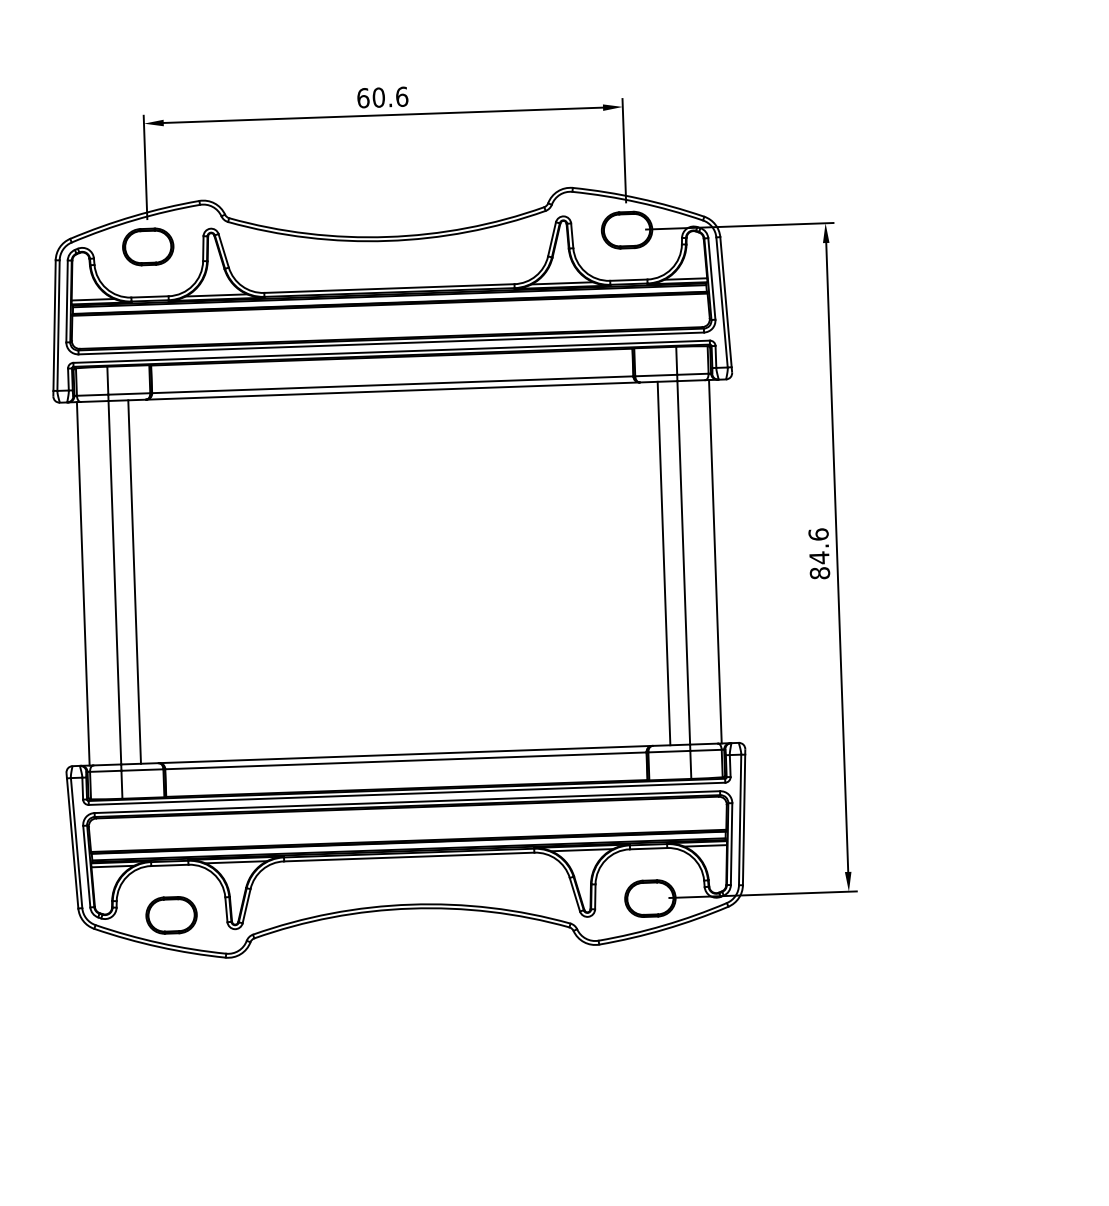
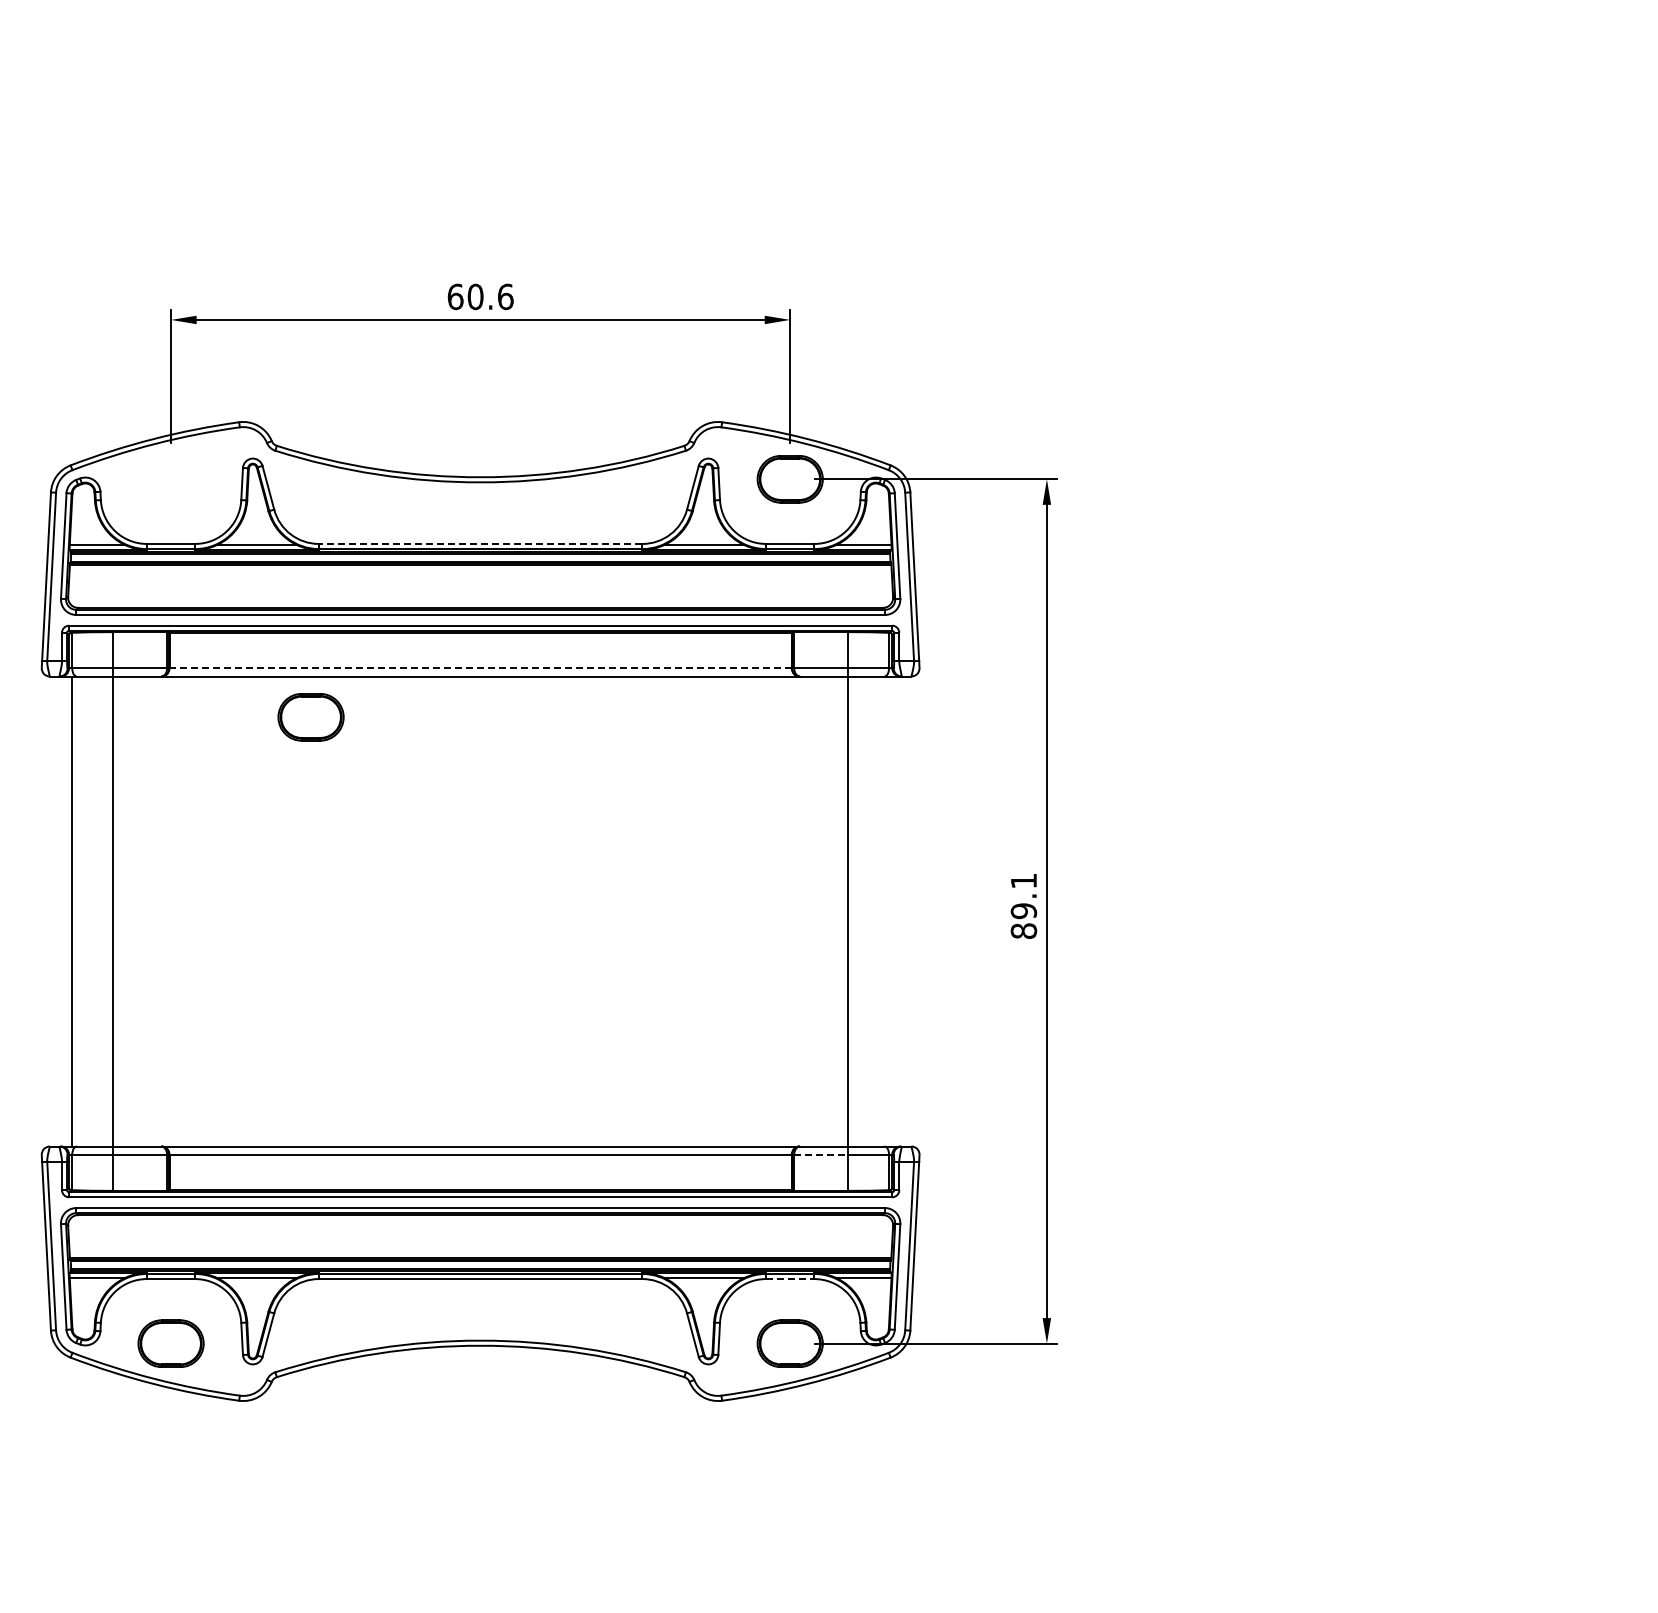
part: (147, 247) -> (310, 717), moved
line: (389, 288) -> (480, 543), solid -> dashed
line: (392, 384) -> (480, 668), solid -> dashed
text: (818, 546) -> (1023, 896), 84.6 -> 89.1
line: (715, 561) -> (889, 911), removed
line: (663, 563) -> (822, 911), removed
line: (134, 582) -> (138, 911), removed
line: (669, 751) -> (821, 1154), solid -> dashed
line: (648, 849) -> (790, 1279), solid -> dashed

